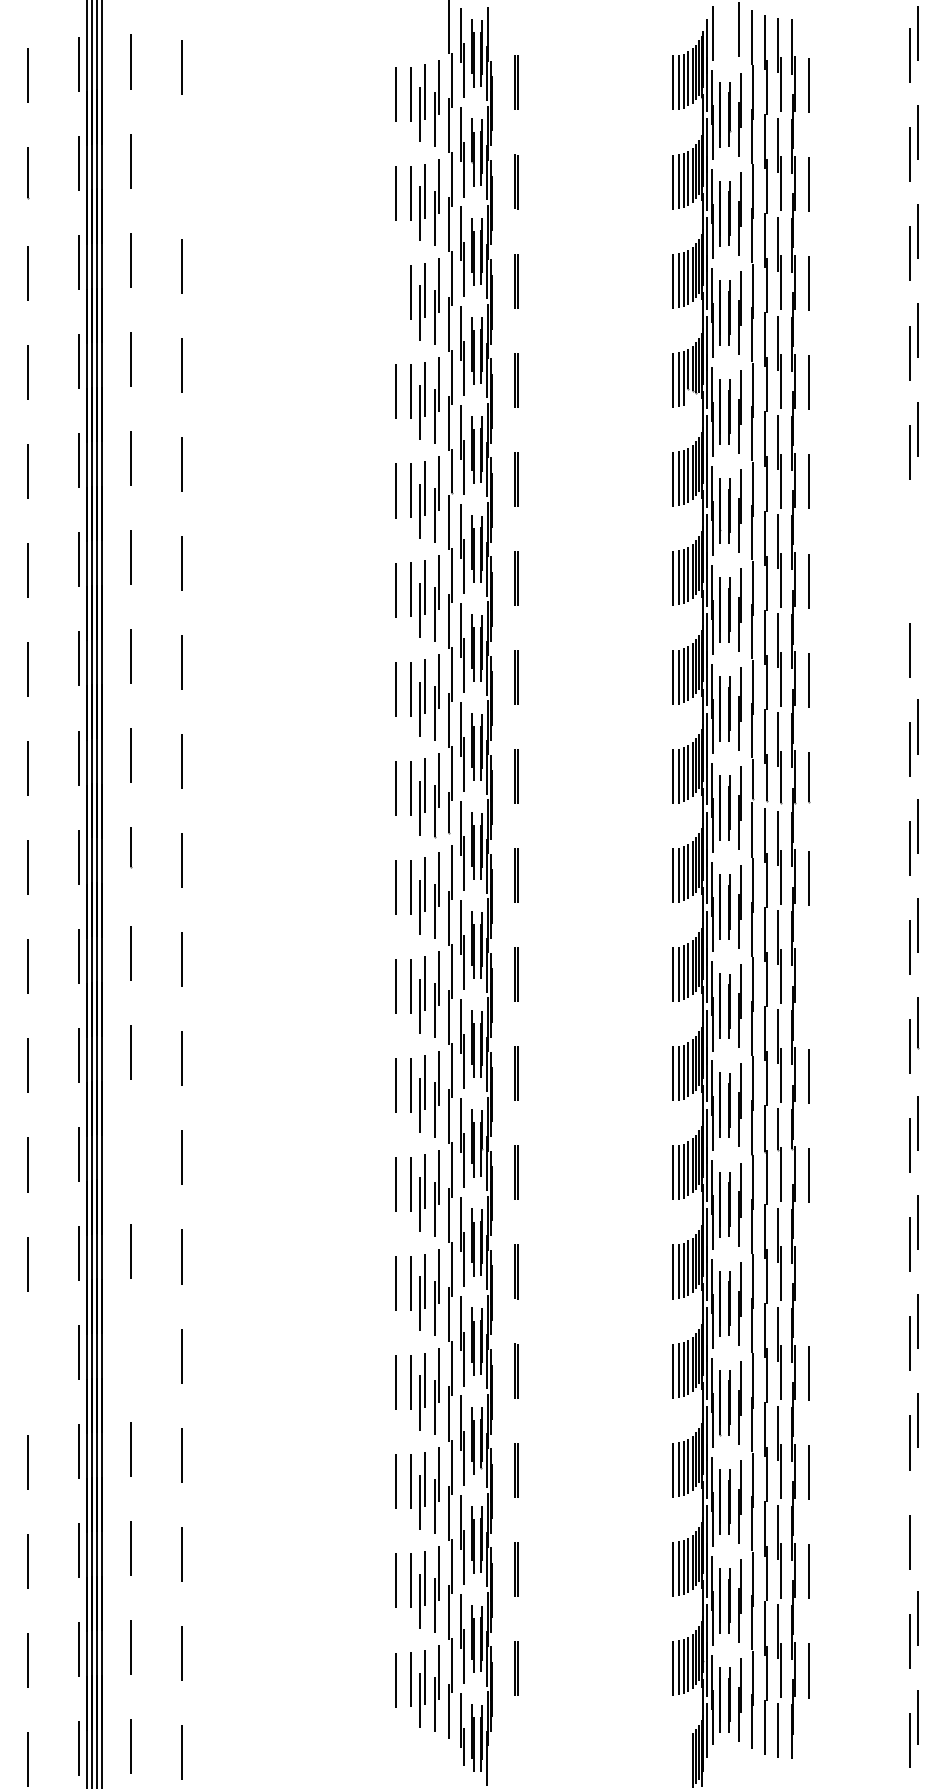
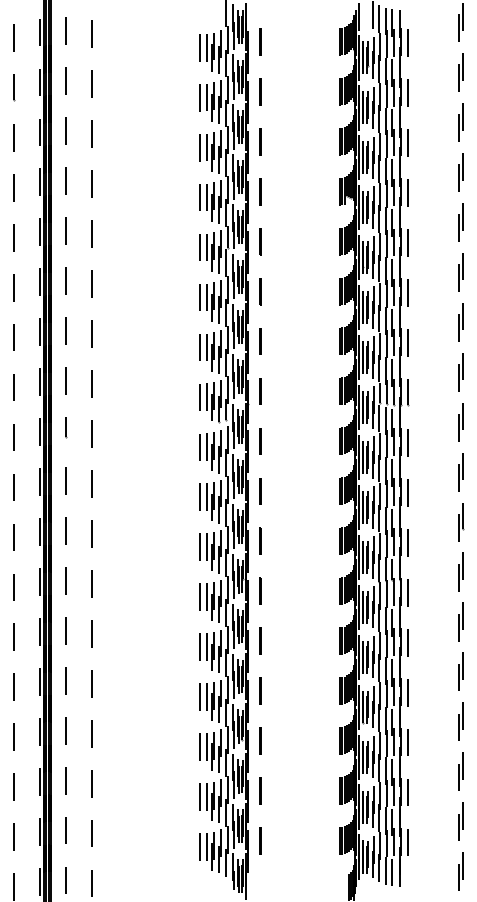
line: (181, 167) -> (91, 84), added
line: (395, 292) -> (199, 147), added
part: (913, 540) -> (460, 272), added
line: (917, 627) -> (462, 316), added
line: (810, 976) -> (408, 492), added
line: (129, 1151) -> (65, 580), added
line: (810, 1274) -> (408, 642), added
line: (129, 1349) -> (65, 680), added
line: (28, 1363) -> (14, 687), added
line: (917, 1520) -> (462, 766), added

